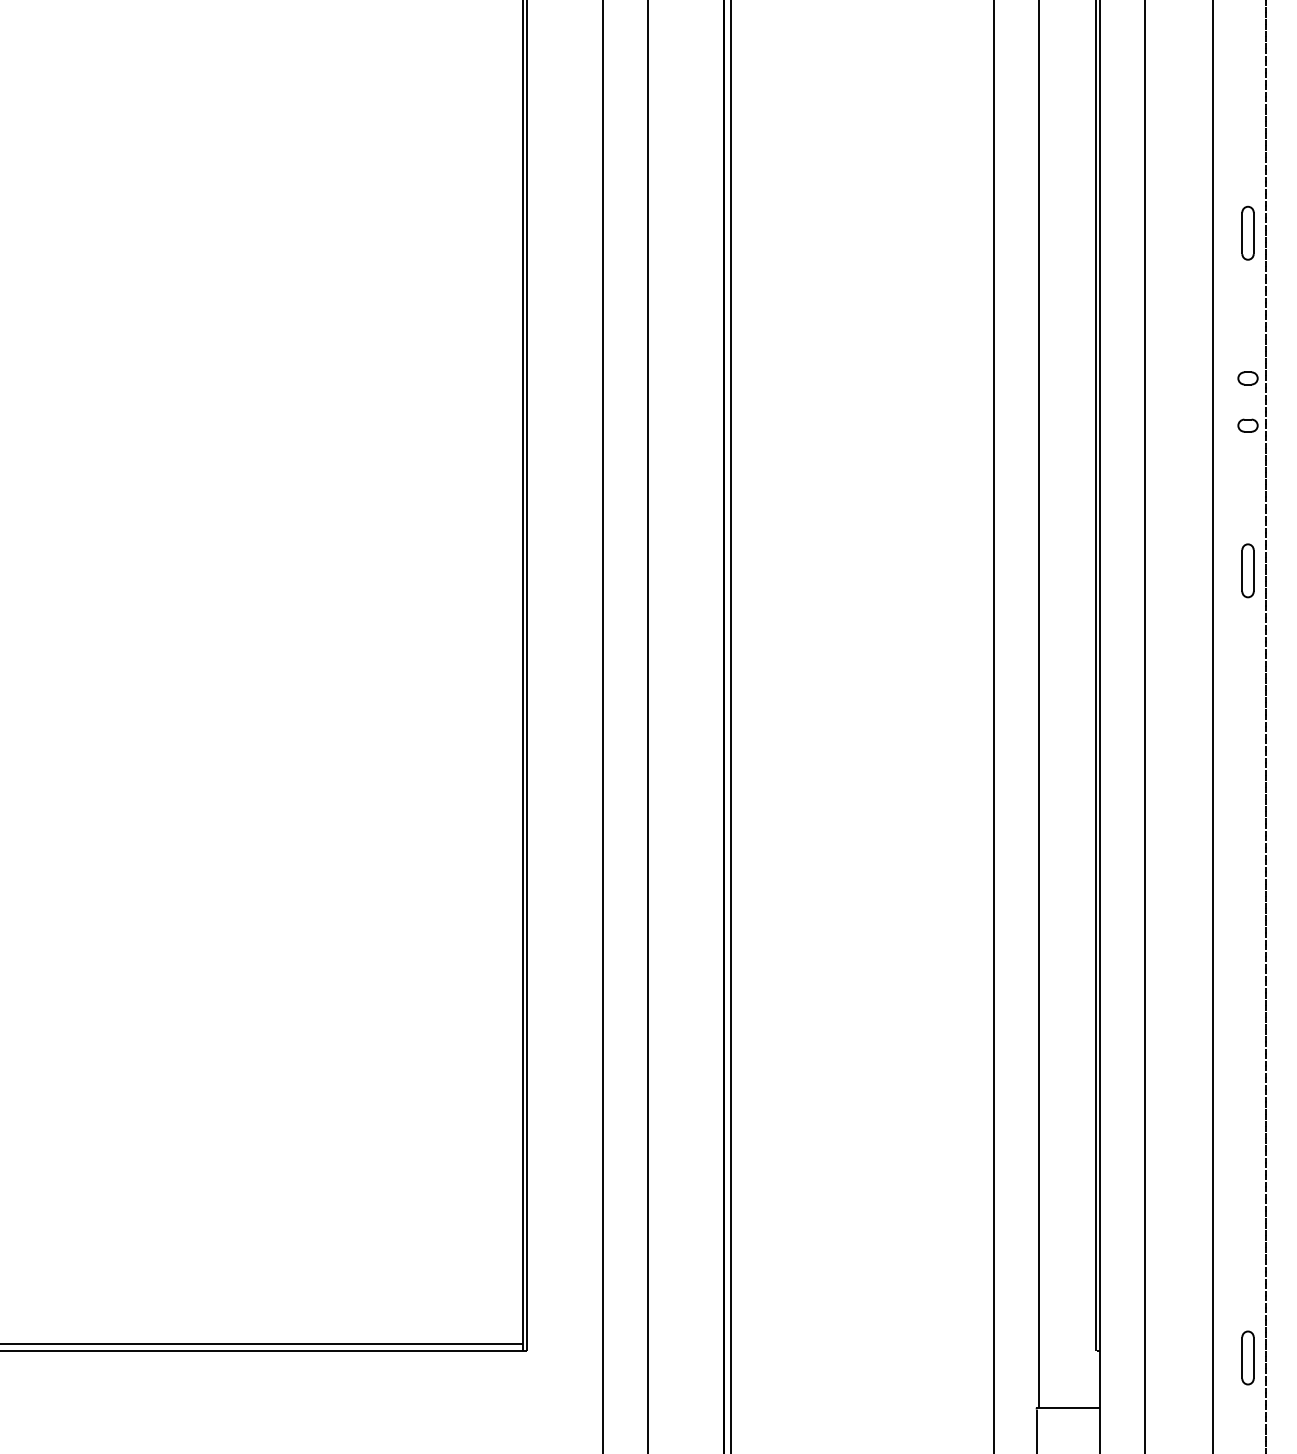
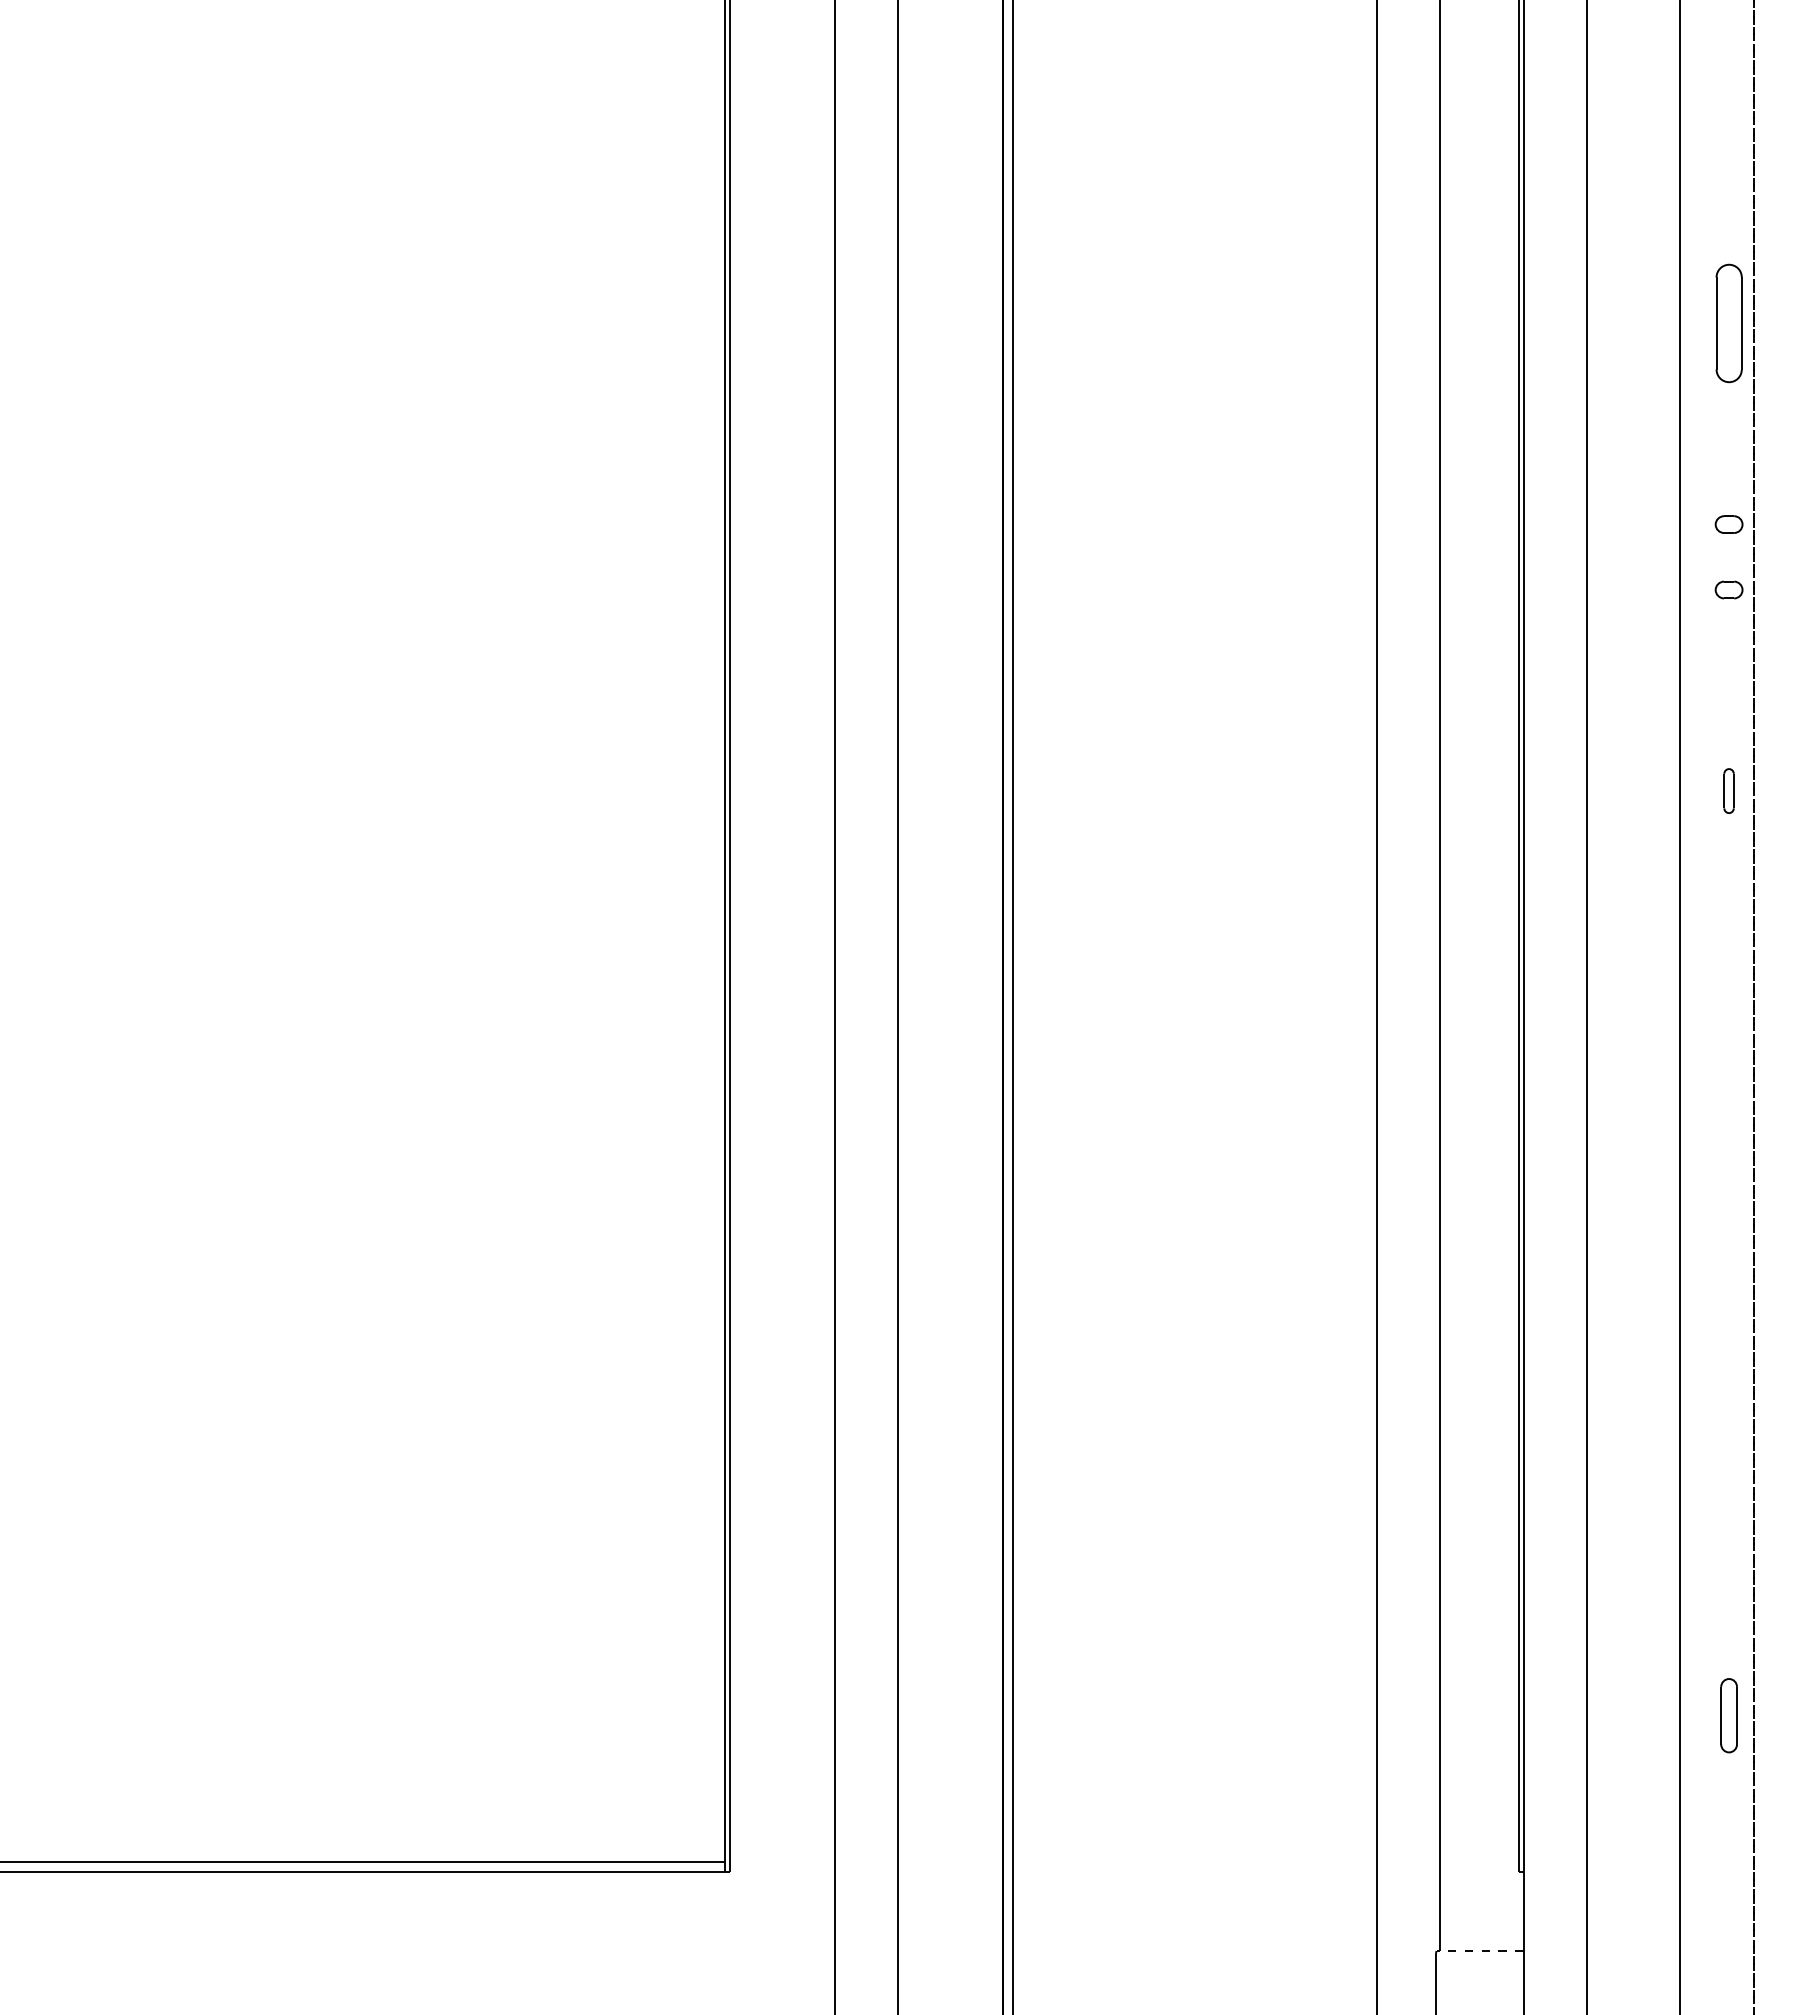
part: (1247, 233) -> (1728, 323), size x1.6
part: (1247, 570) -> (1728, 790), size x0.6
part: (1247, 1357) -> (1728, 1715), moved
line: (1067, 1407) -> (1478, 1950), solid -> dashed

